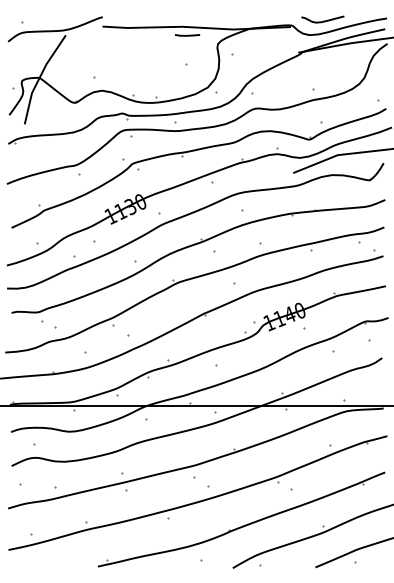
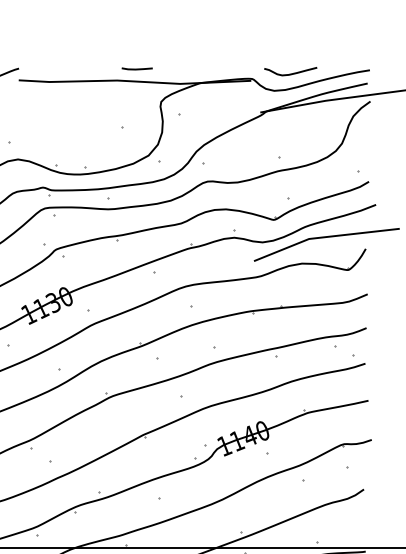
line: (187, 35) -> (137, 69), moved

